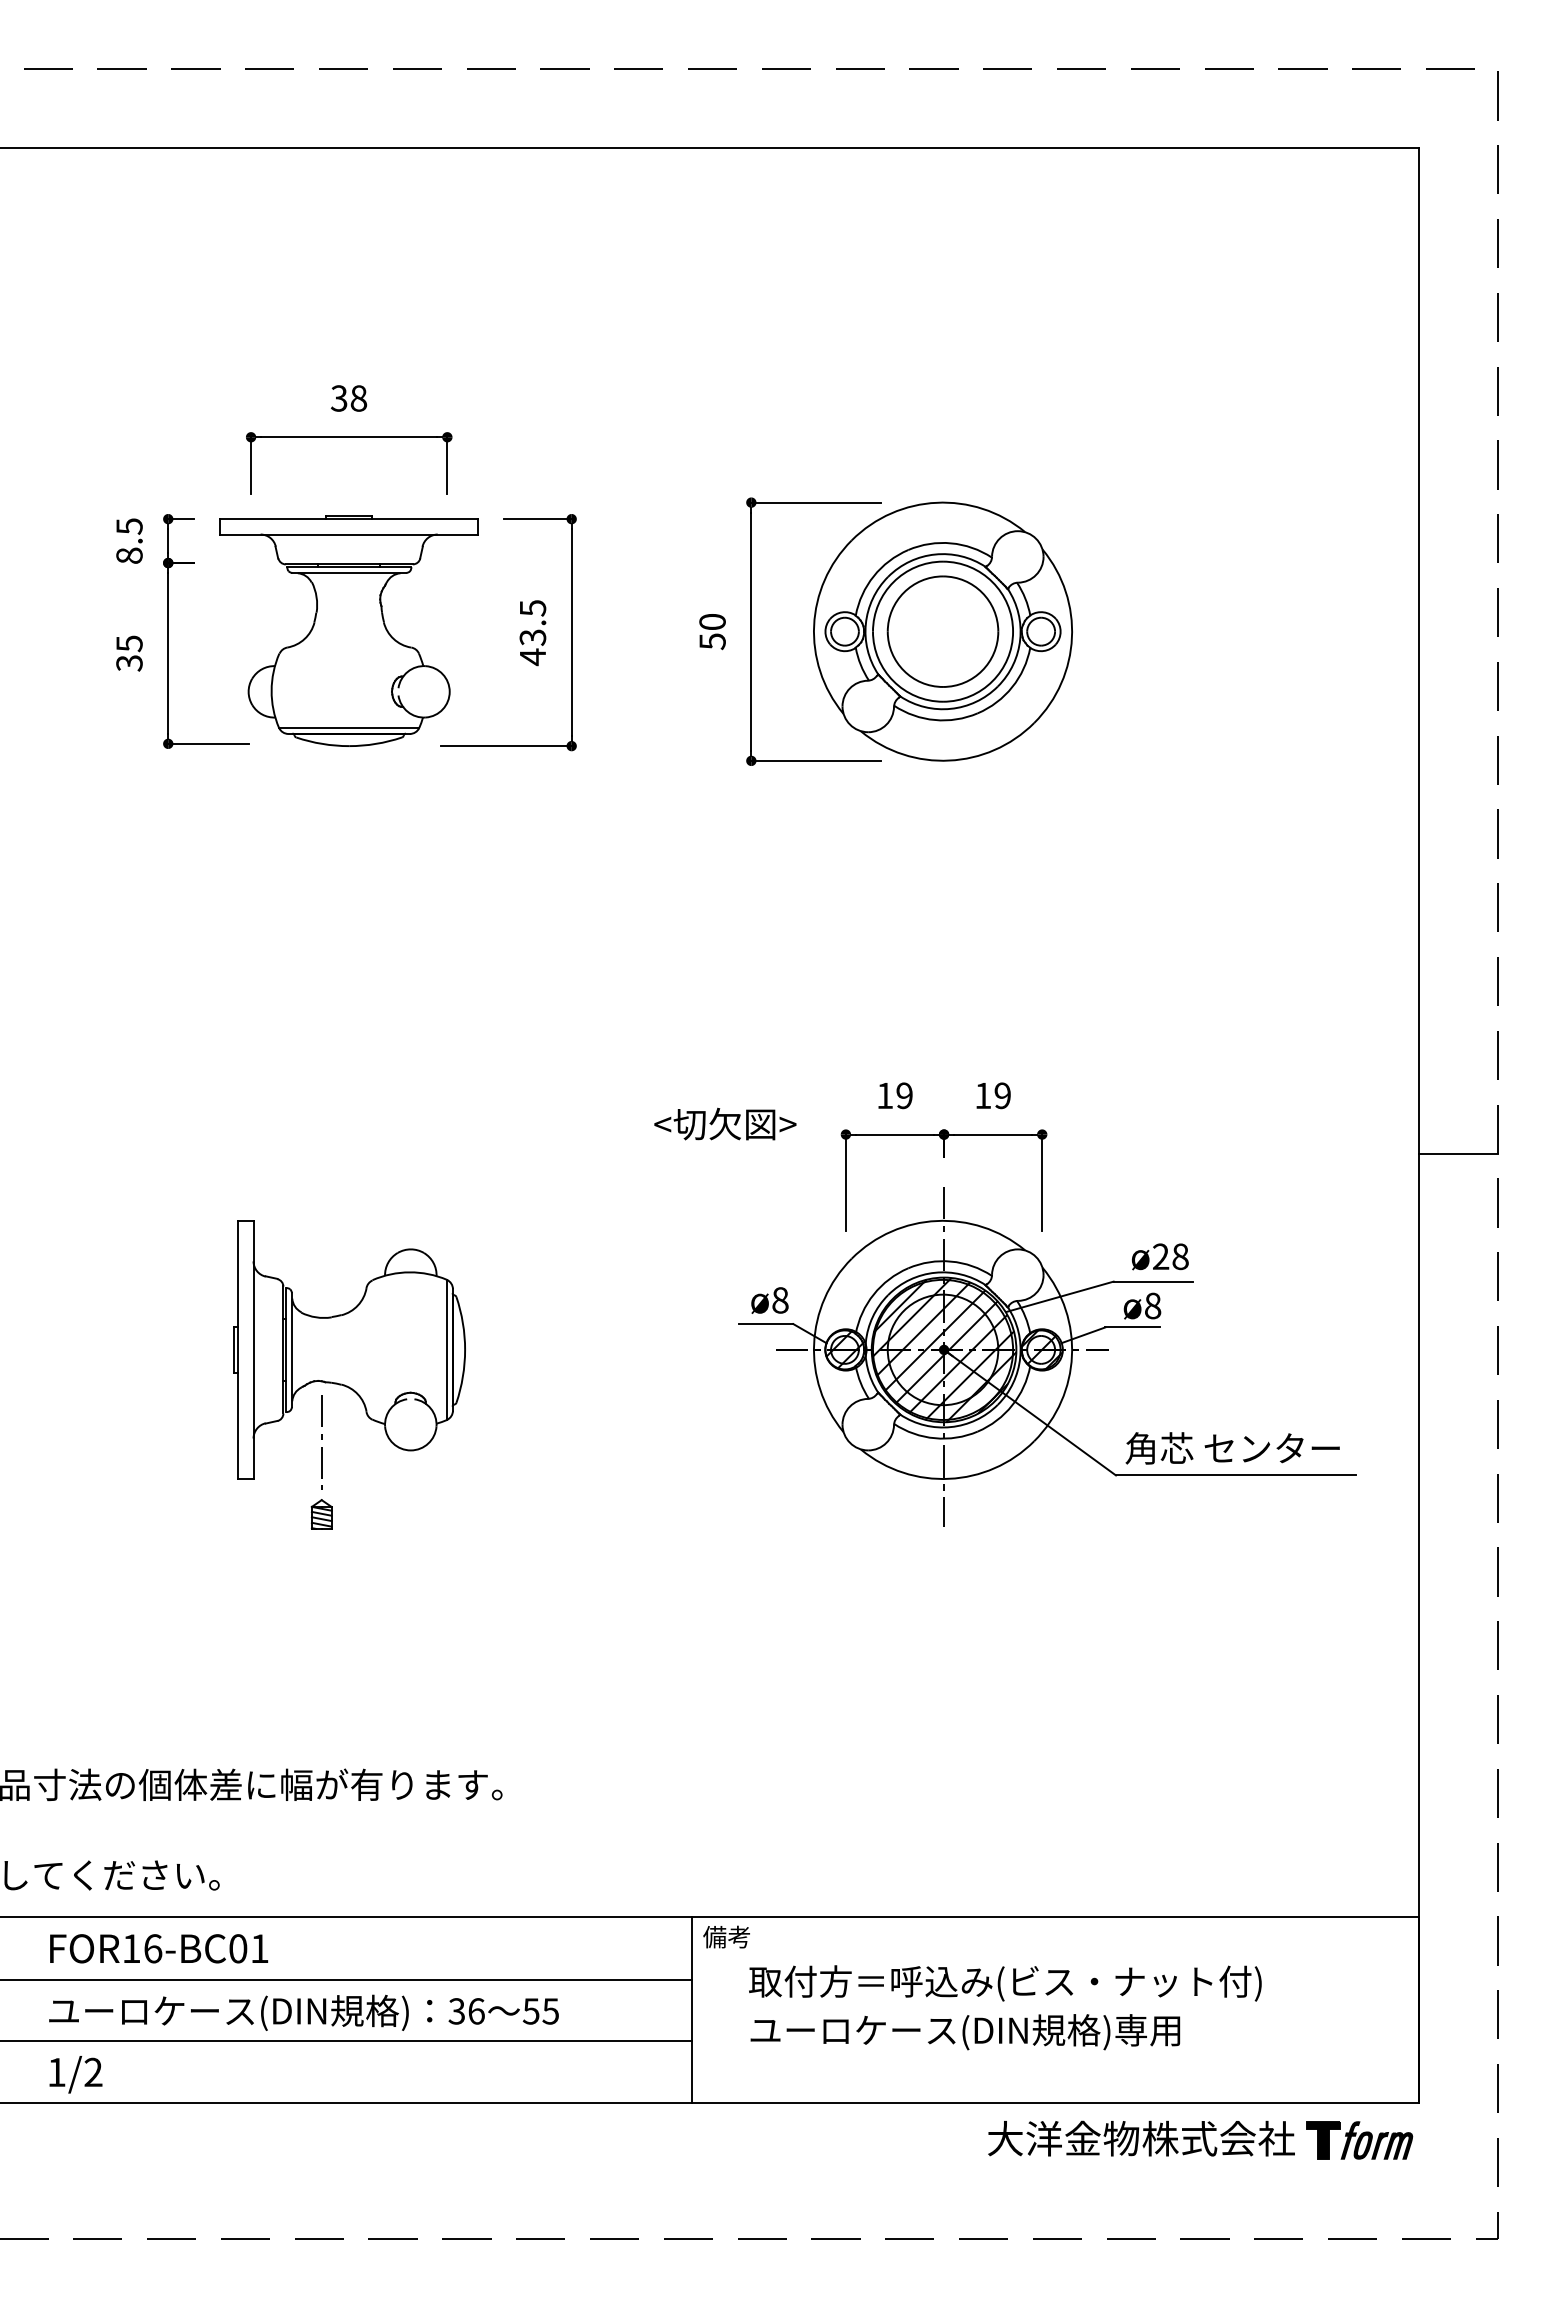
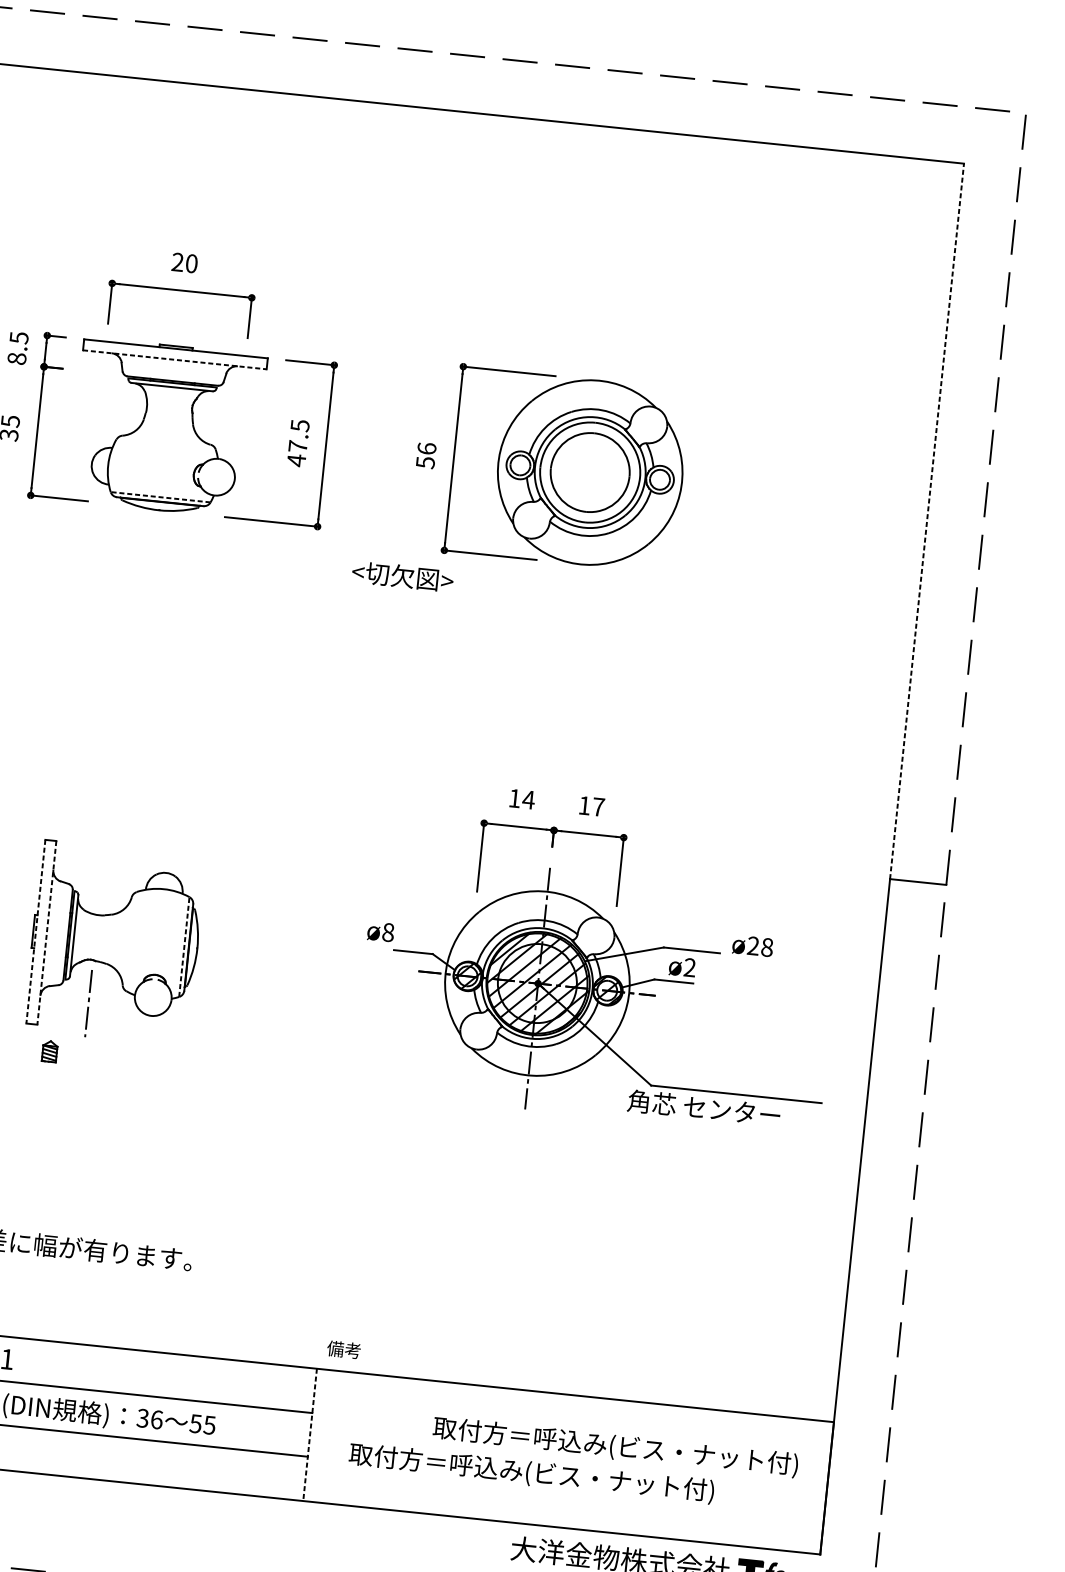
text: (348, 398) -> (184, 262), 38 -> 20
line: (349, 534) -> (175, 359), solid -> dashed
text: (712, 621) -> (426, 448), 50 -> 56
text: (532, 637) -> (297, 446), 43.5 -> 47.5
line: (1418, 651) -> (927, 521), solid -> dashed
line: (348, 727) -> (160, 497), solid -> dashed
text: (904, 1095) -> (528, 799), 19 -> 14
text: (1002, 1095) -> (598, 806), 19 -> 17
text: (725, 1123) -> (402, 576), moved
text: (1160, 1256) -> (753, 945), moved
text: (769, 1300) -> (380, 931), moved
text: (1152, 1305) -> (689, 967), ø8 -> ø2
line: (446, 1349) -> (184, 946), solid -> dashed
line: (238, 1350) -> (36, 932), solid -> dashed
line: (253, 1350) -> (46, 933), solid -> dashed
text: (1232, 1448) -> (703, 1108), moved
part: (321, 1514) -> (49, 1051), moved
text: (726, 1936) -> (343, 1349), moved
text: (1005, 1983) -> (615, 1447), moved
line: (691, 2010) -> (309, 1434), solid -> dashed
text: (1005, 2032) -> (531, 1473), ユーロケース(DIN規格)専用 -> 取付方＝呼込み(ビス・ナット付)

